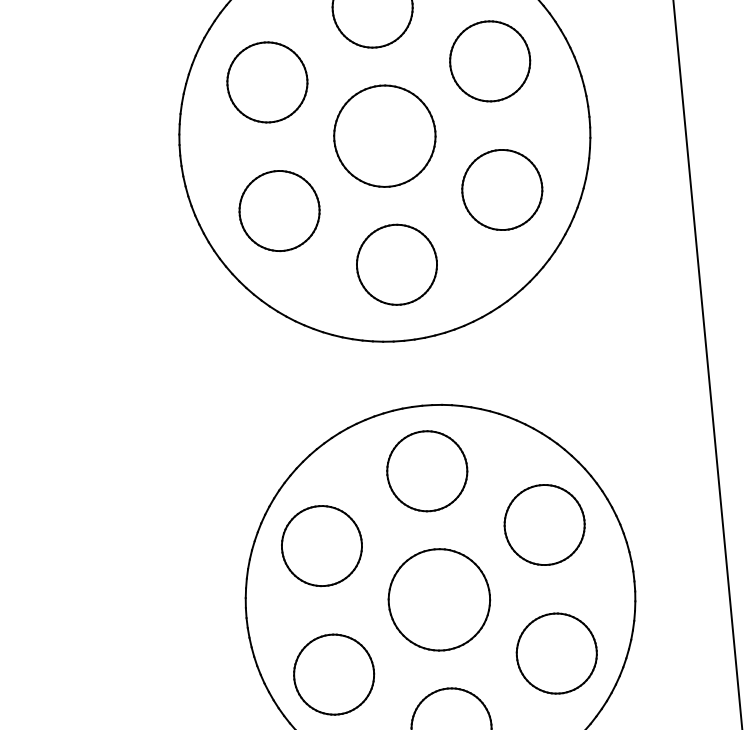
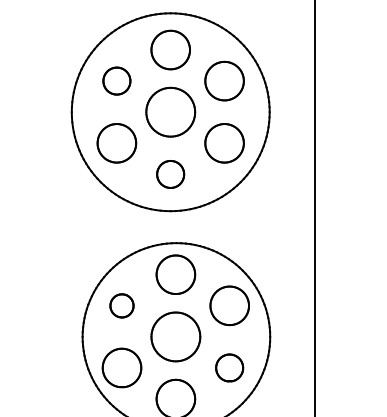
part: (266, 81) -> (116, 80), size x0.7
part: (396, 265) -> (170, 174), size x0.7
part: (320, 545) -> (121, 305), size x0.6
part: (556, 652) -> (229, 367), size x0.7

